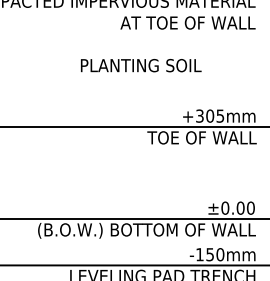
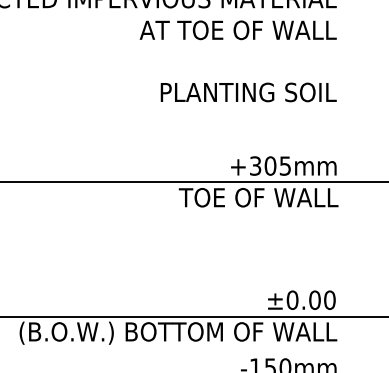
text: (141, 65) -> (249, 92), moved

